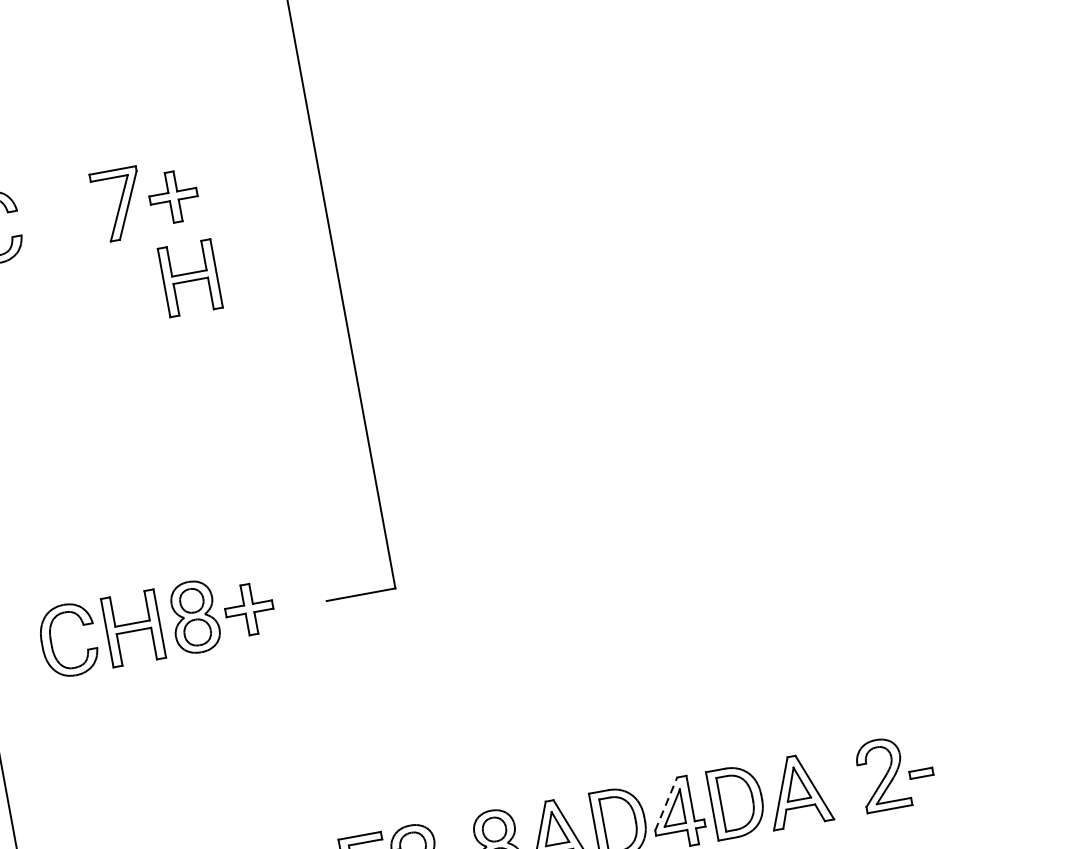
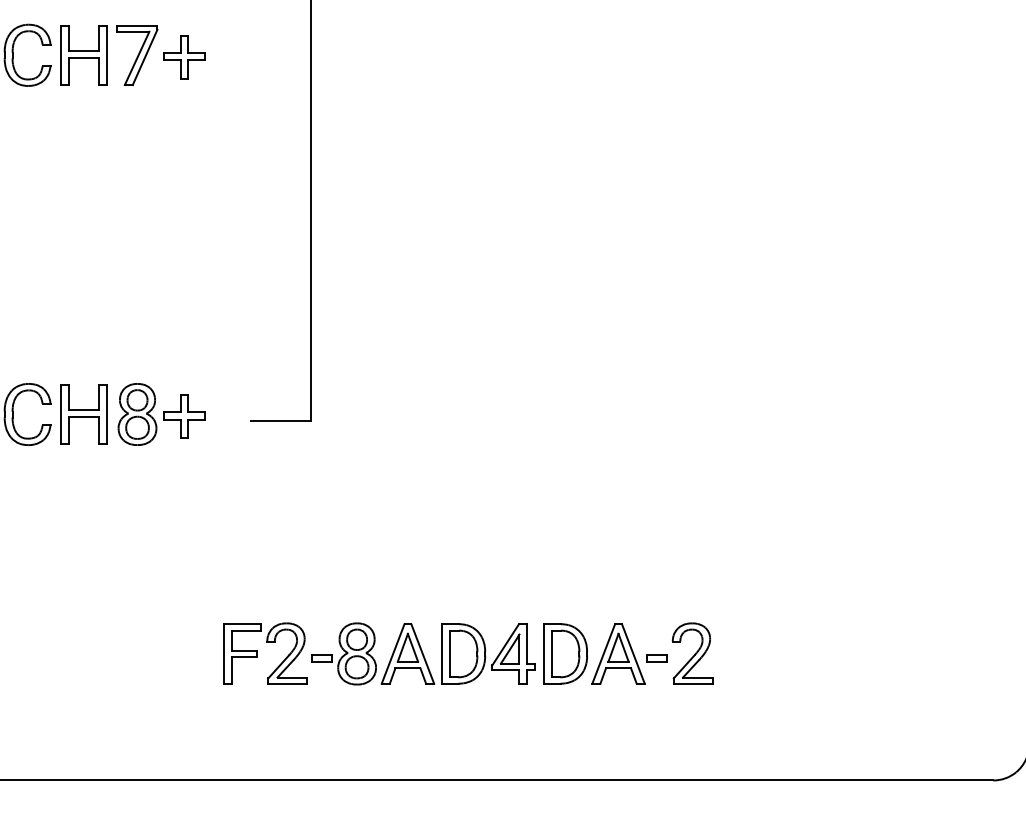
part: (189, 278) -> (83, 55), moved
part: (920, 773) -> (656, 658), moved
line: (665, 803) -> (505, 644), dashed -> solid

